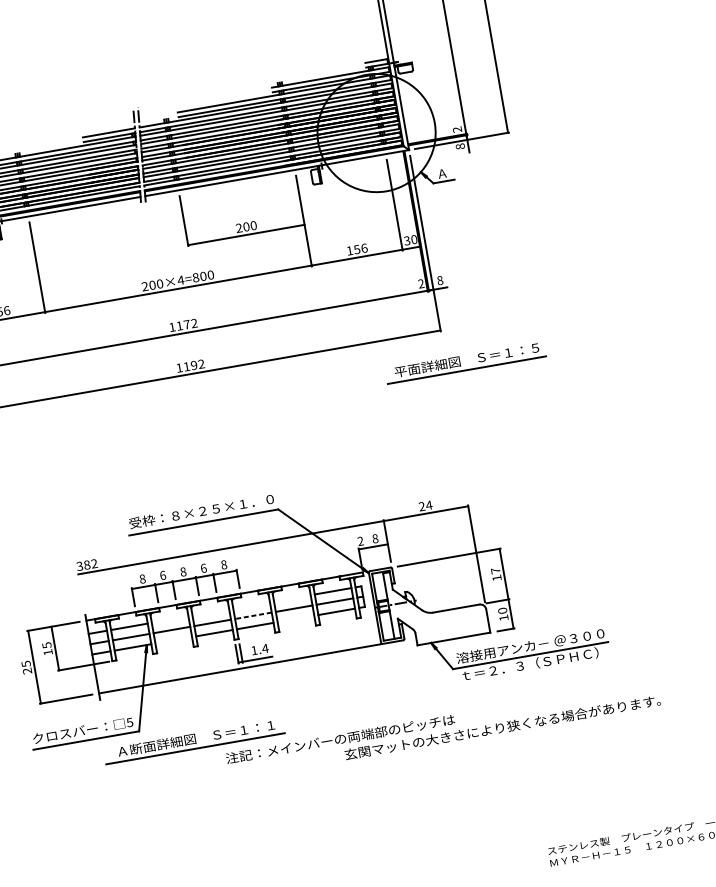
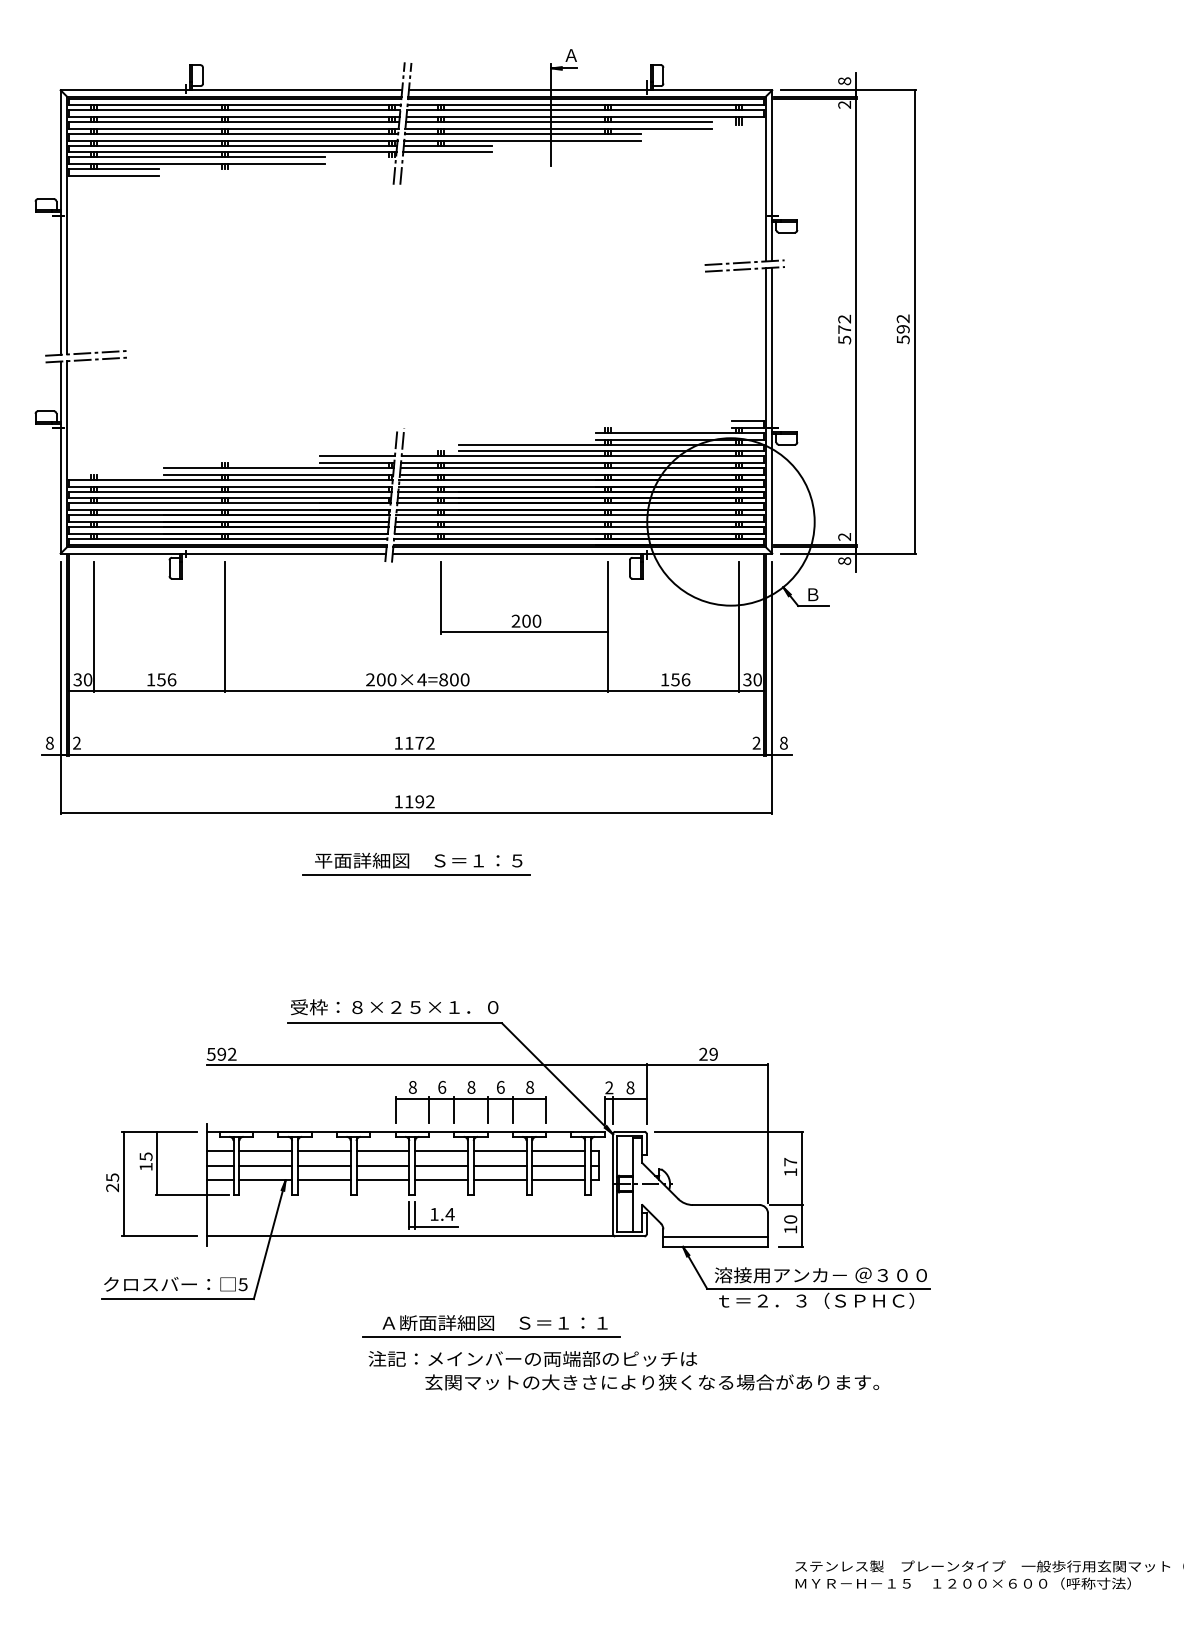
text: (442, 173) -> (812, 594), Ａ -> Ｂ
part: (460, 363) -> (409, 863), moved
text: (428, 504) -> (713, 1053), 24 -> 29
line: (366, 556) -> (613, 1110), added
text: (83, 565) -> (216, 1053), 382 -> 592
part: (184, 581) -> (470, 1101), moved
line: (291, 598) -> (499, 1150), added
line: (251, 605) -> (441, 1150), added
line: (210, 612) -> (382, 1150), added
line: (252, 615) -> (440, 1165), dashed -> solid
line: (169, 619) -> (323, 1150), added
line: (295, 619) -> (499, 1180), added
line: (452, 632) -> (715, 1237), added
line: (173, 640) -> (323, 1180), added
text: (502, 727) -> (652, 1382), moved
part: (194, 741) -> (491, 1326), moved

